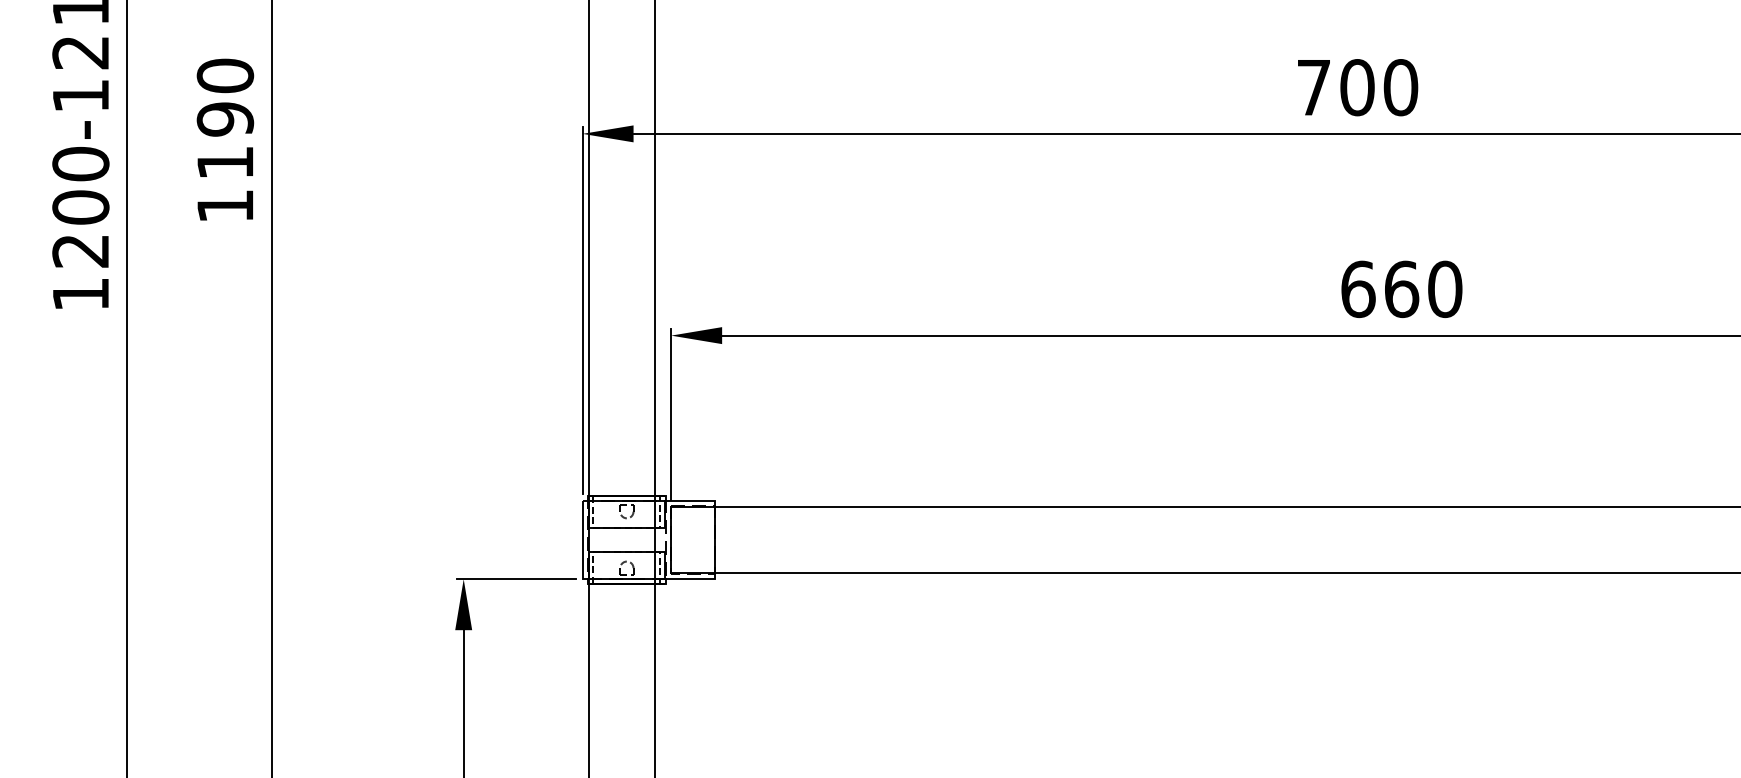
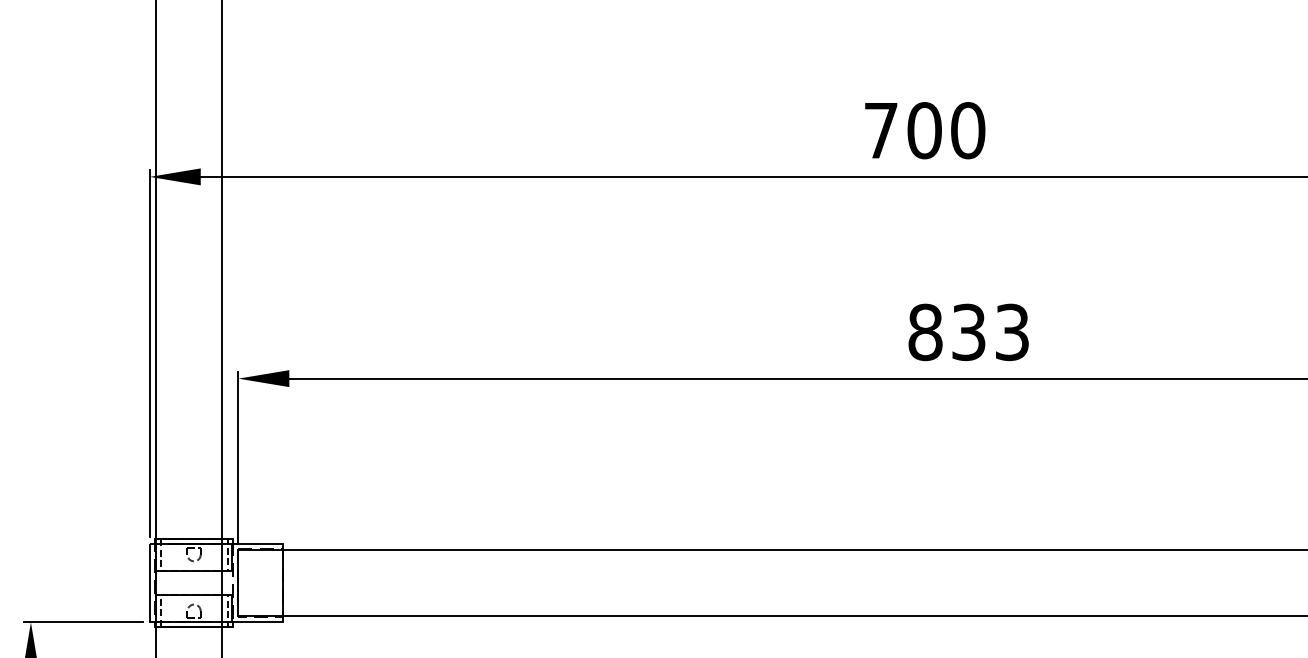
text: (1401, 289) -> (968, 332), 660 -> 833

